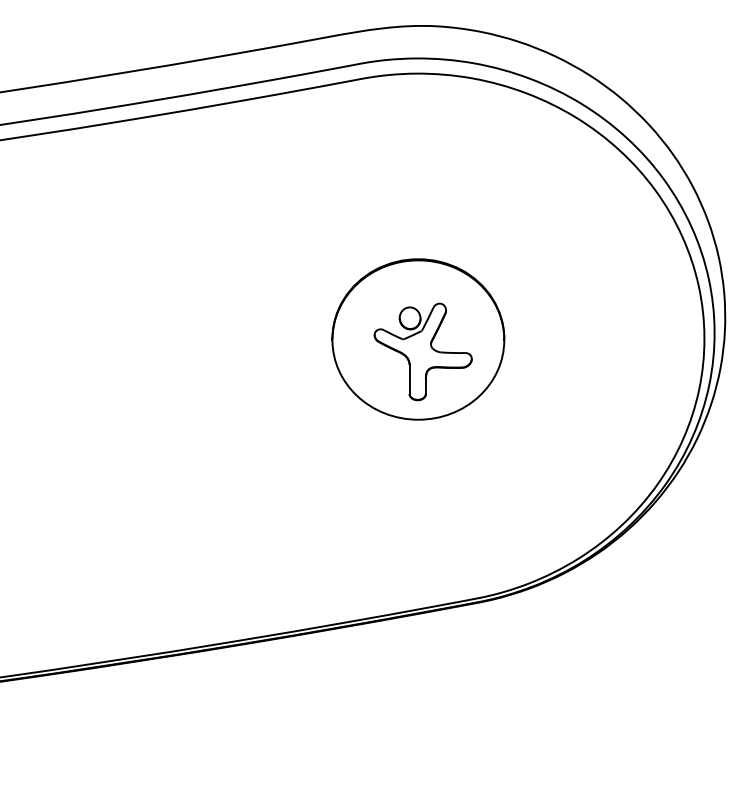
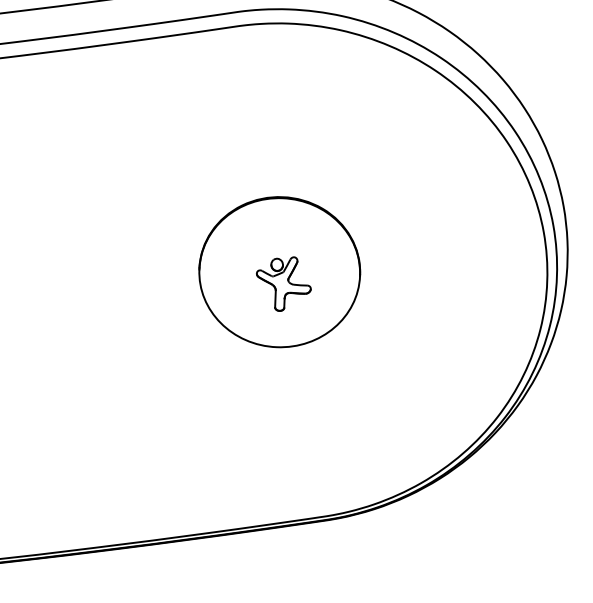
part: (422, 351) -> (283, 283), size x0.6

